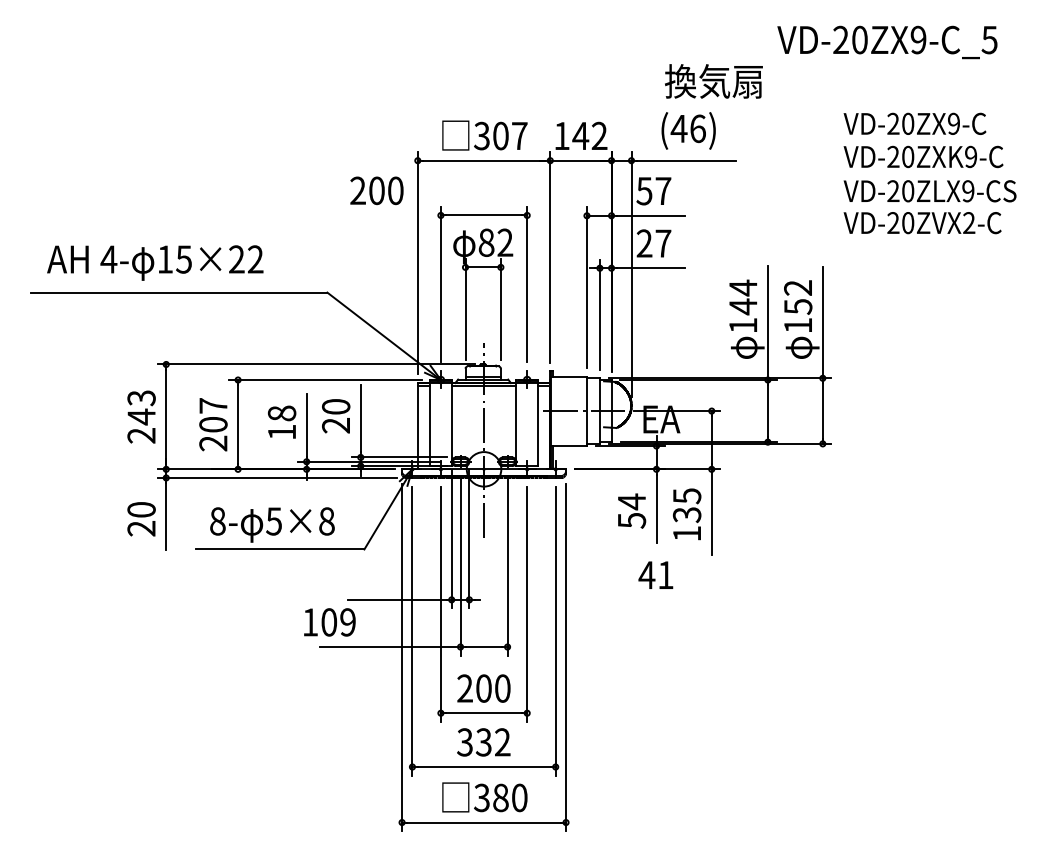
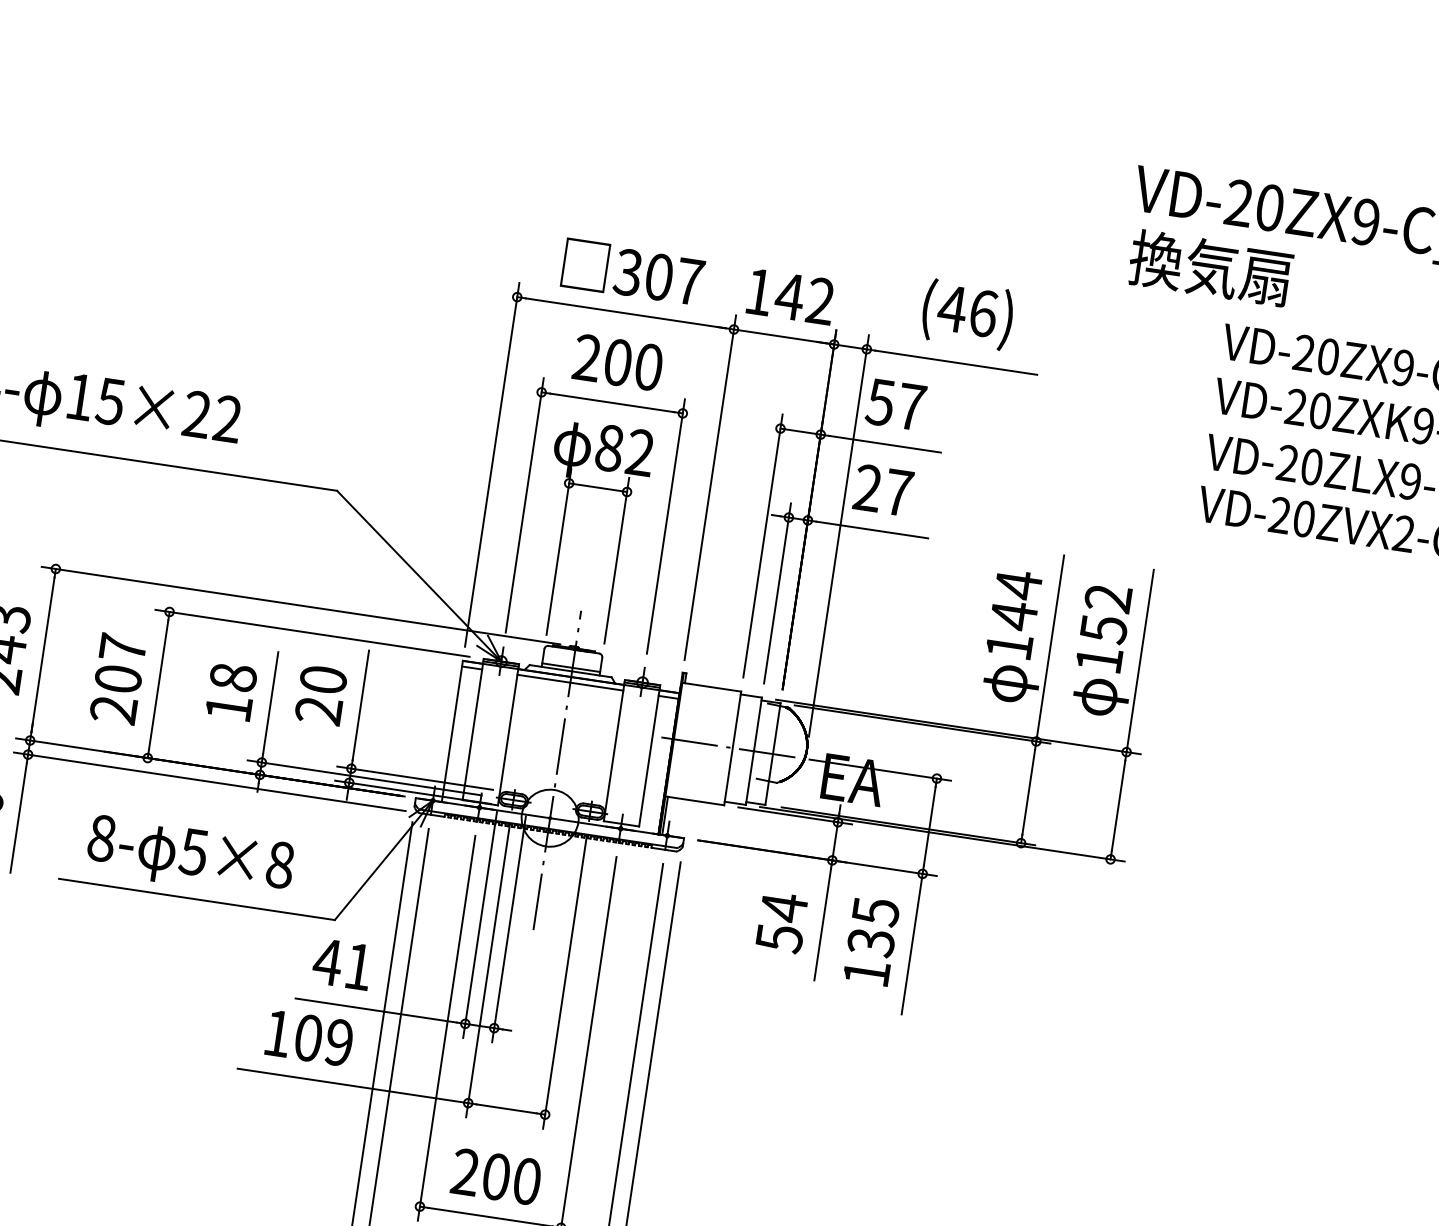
text: (713, 81) -> (1210, 268), moved
text: (376, 190) -> (617, 361), moved
text: (655, 574) -> (341, 962), moved
text: (329, 622) -> (308, 1038), moved

